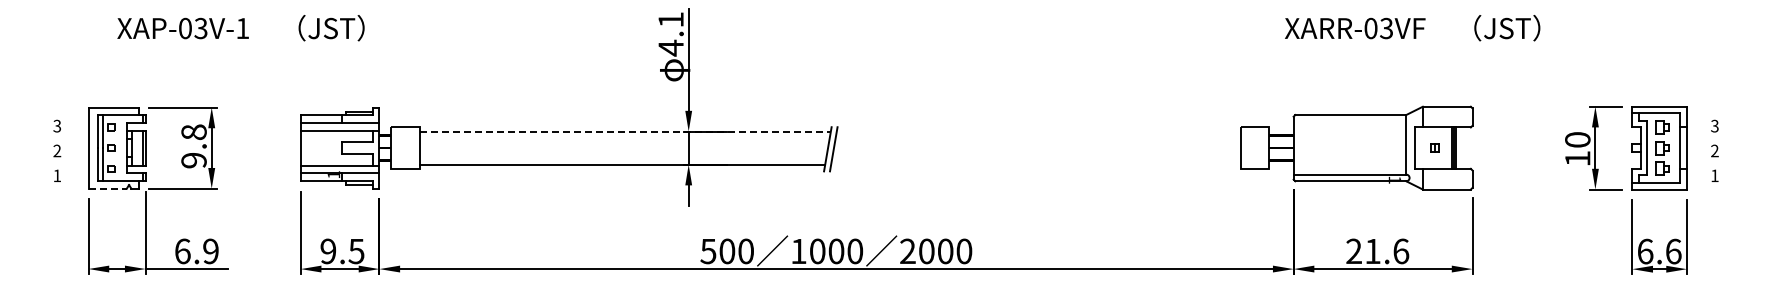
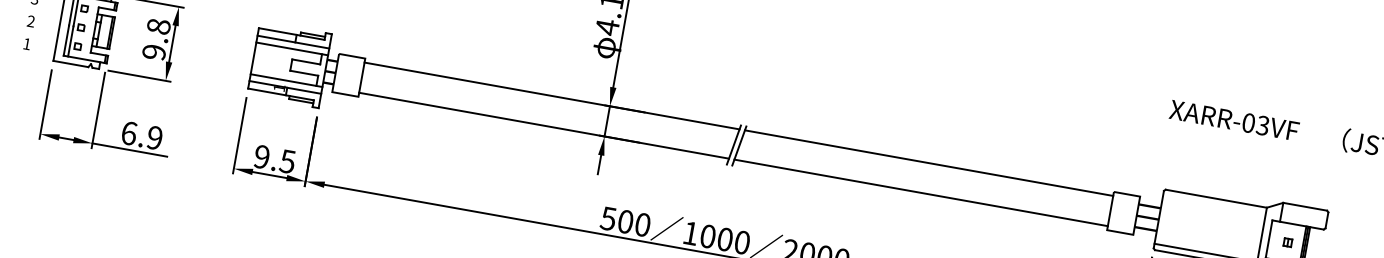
line: (625, 131) -> (552, 95), dashed -> solid
line: (1038, 131) -> (928, 163), added
line: (1035, 164) -> (920, 192), added
line: (108, 188) -> (71, 63), dashed -> solid

